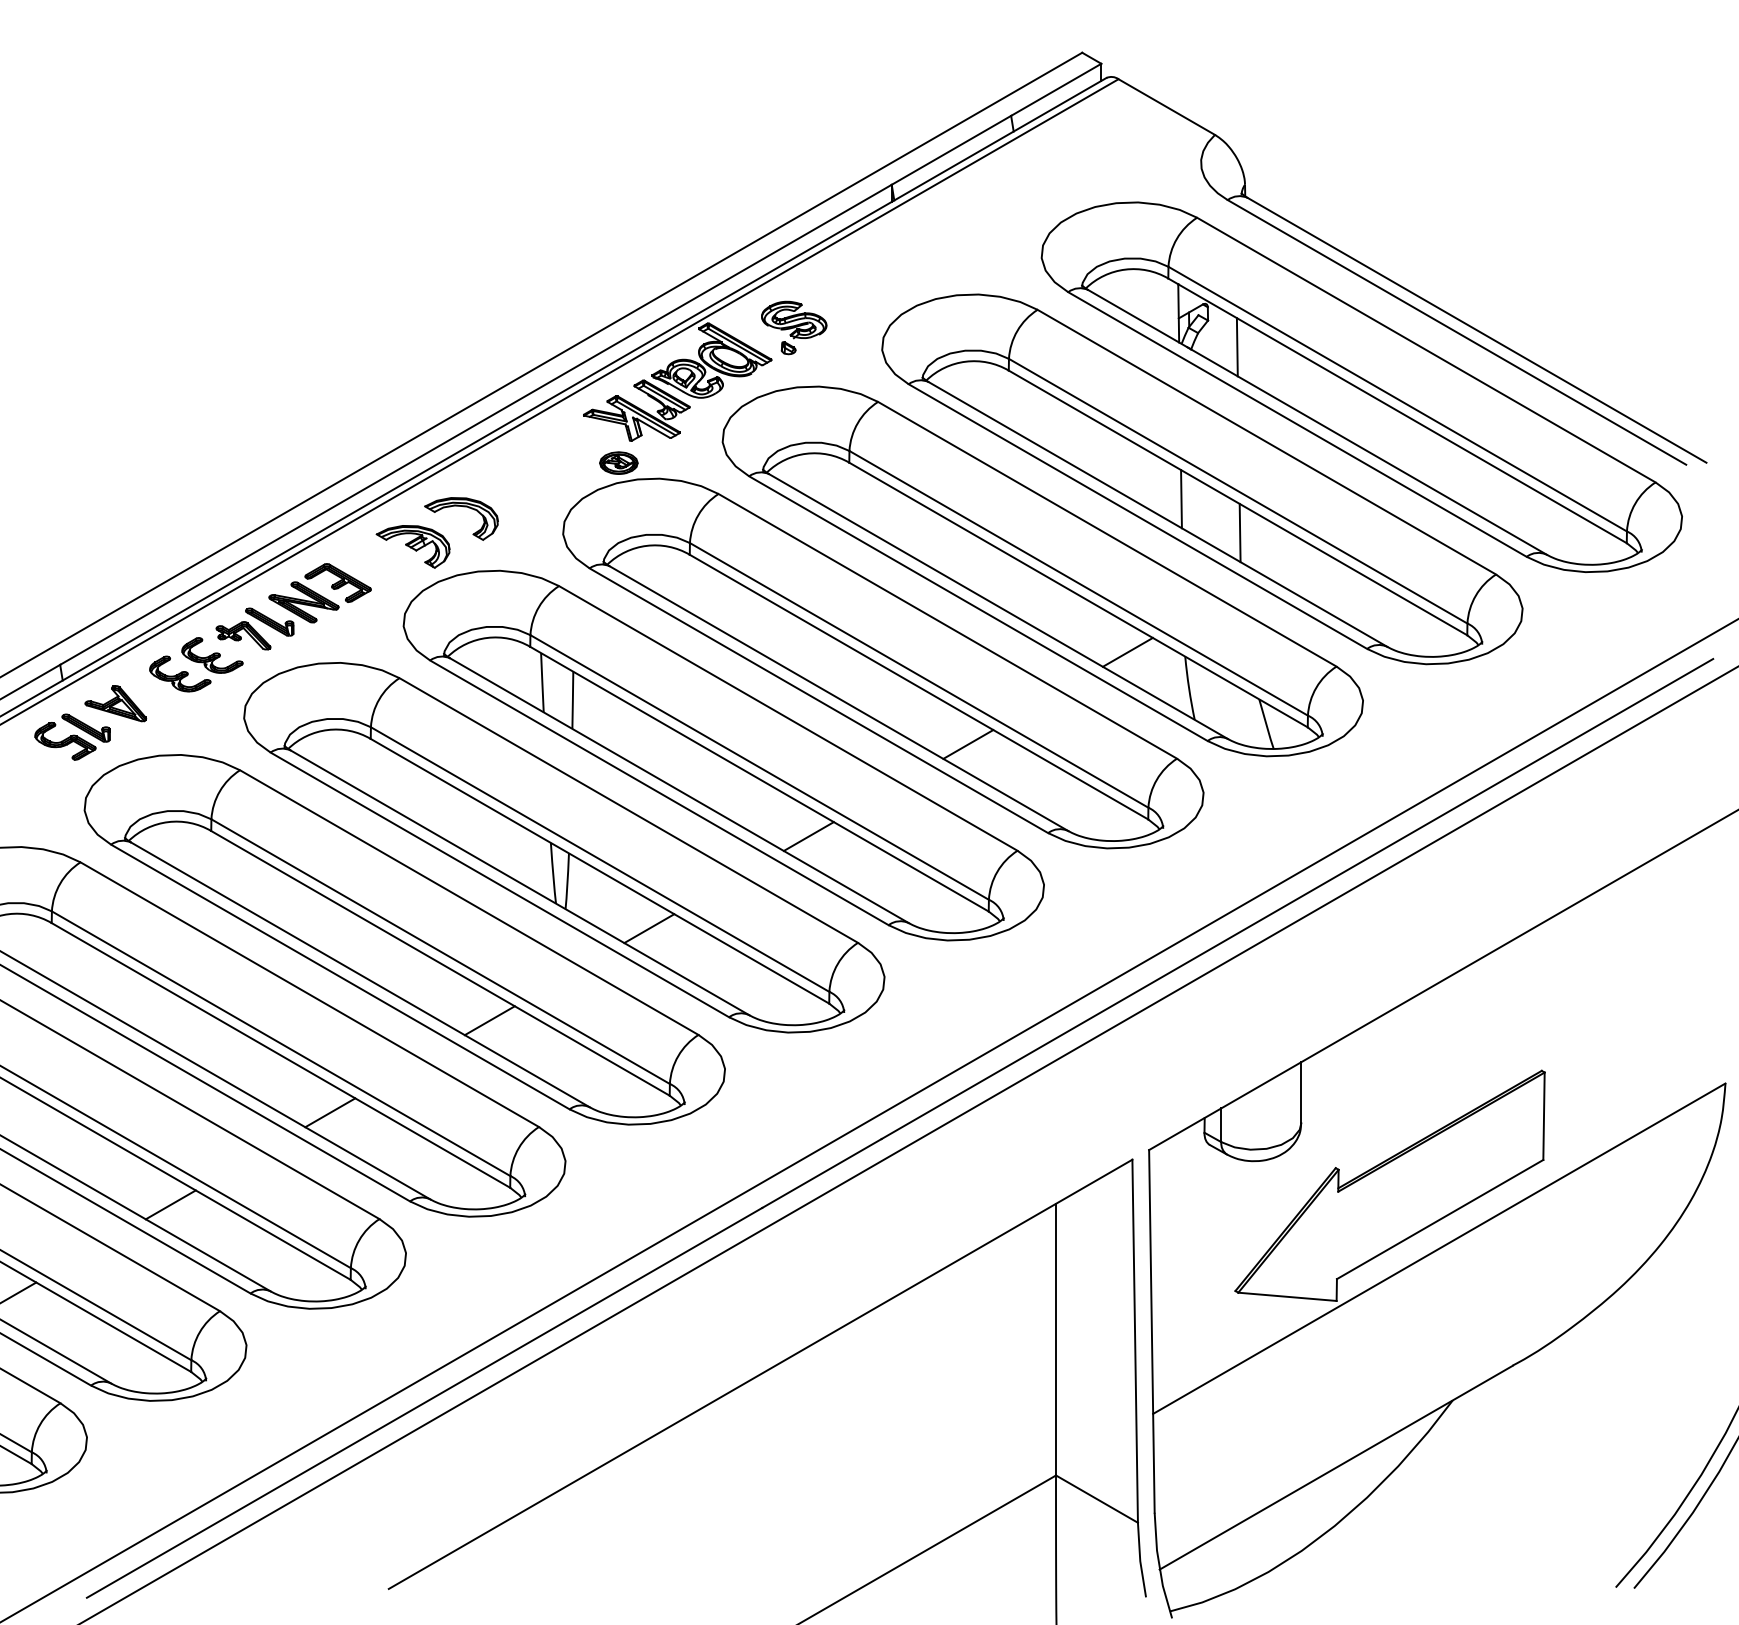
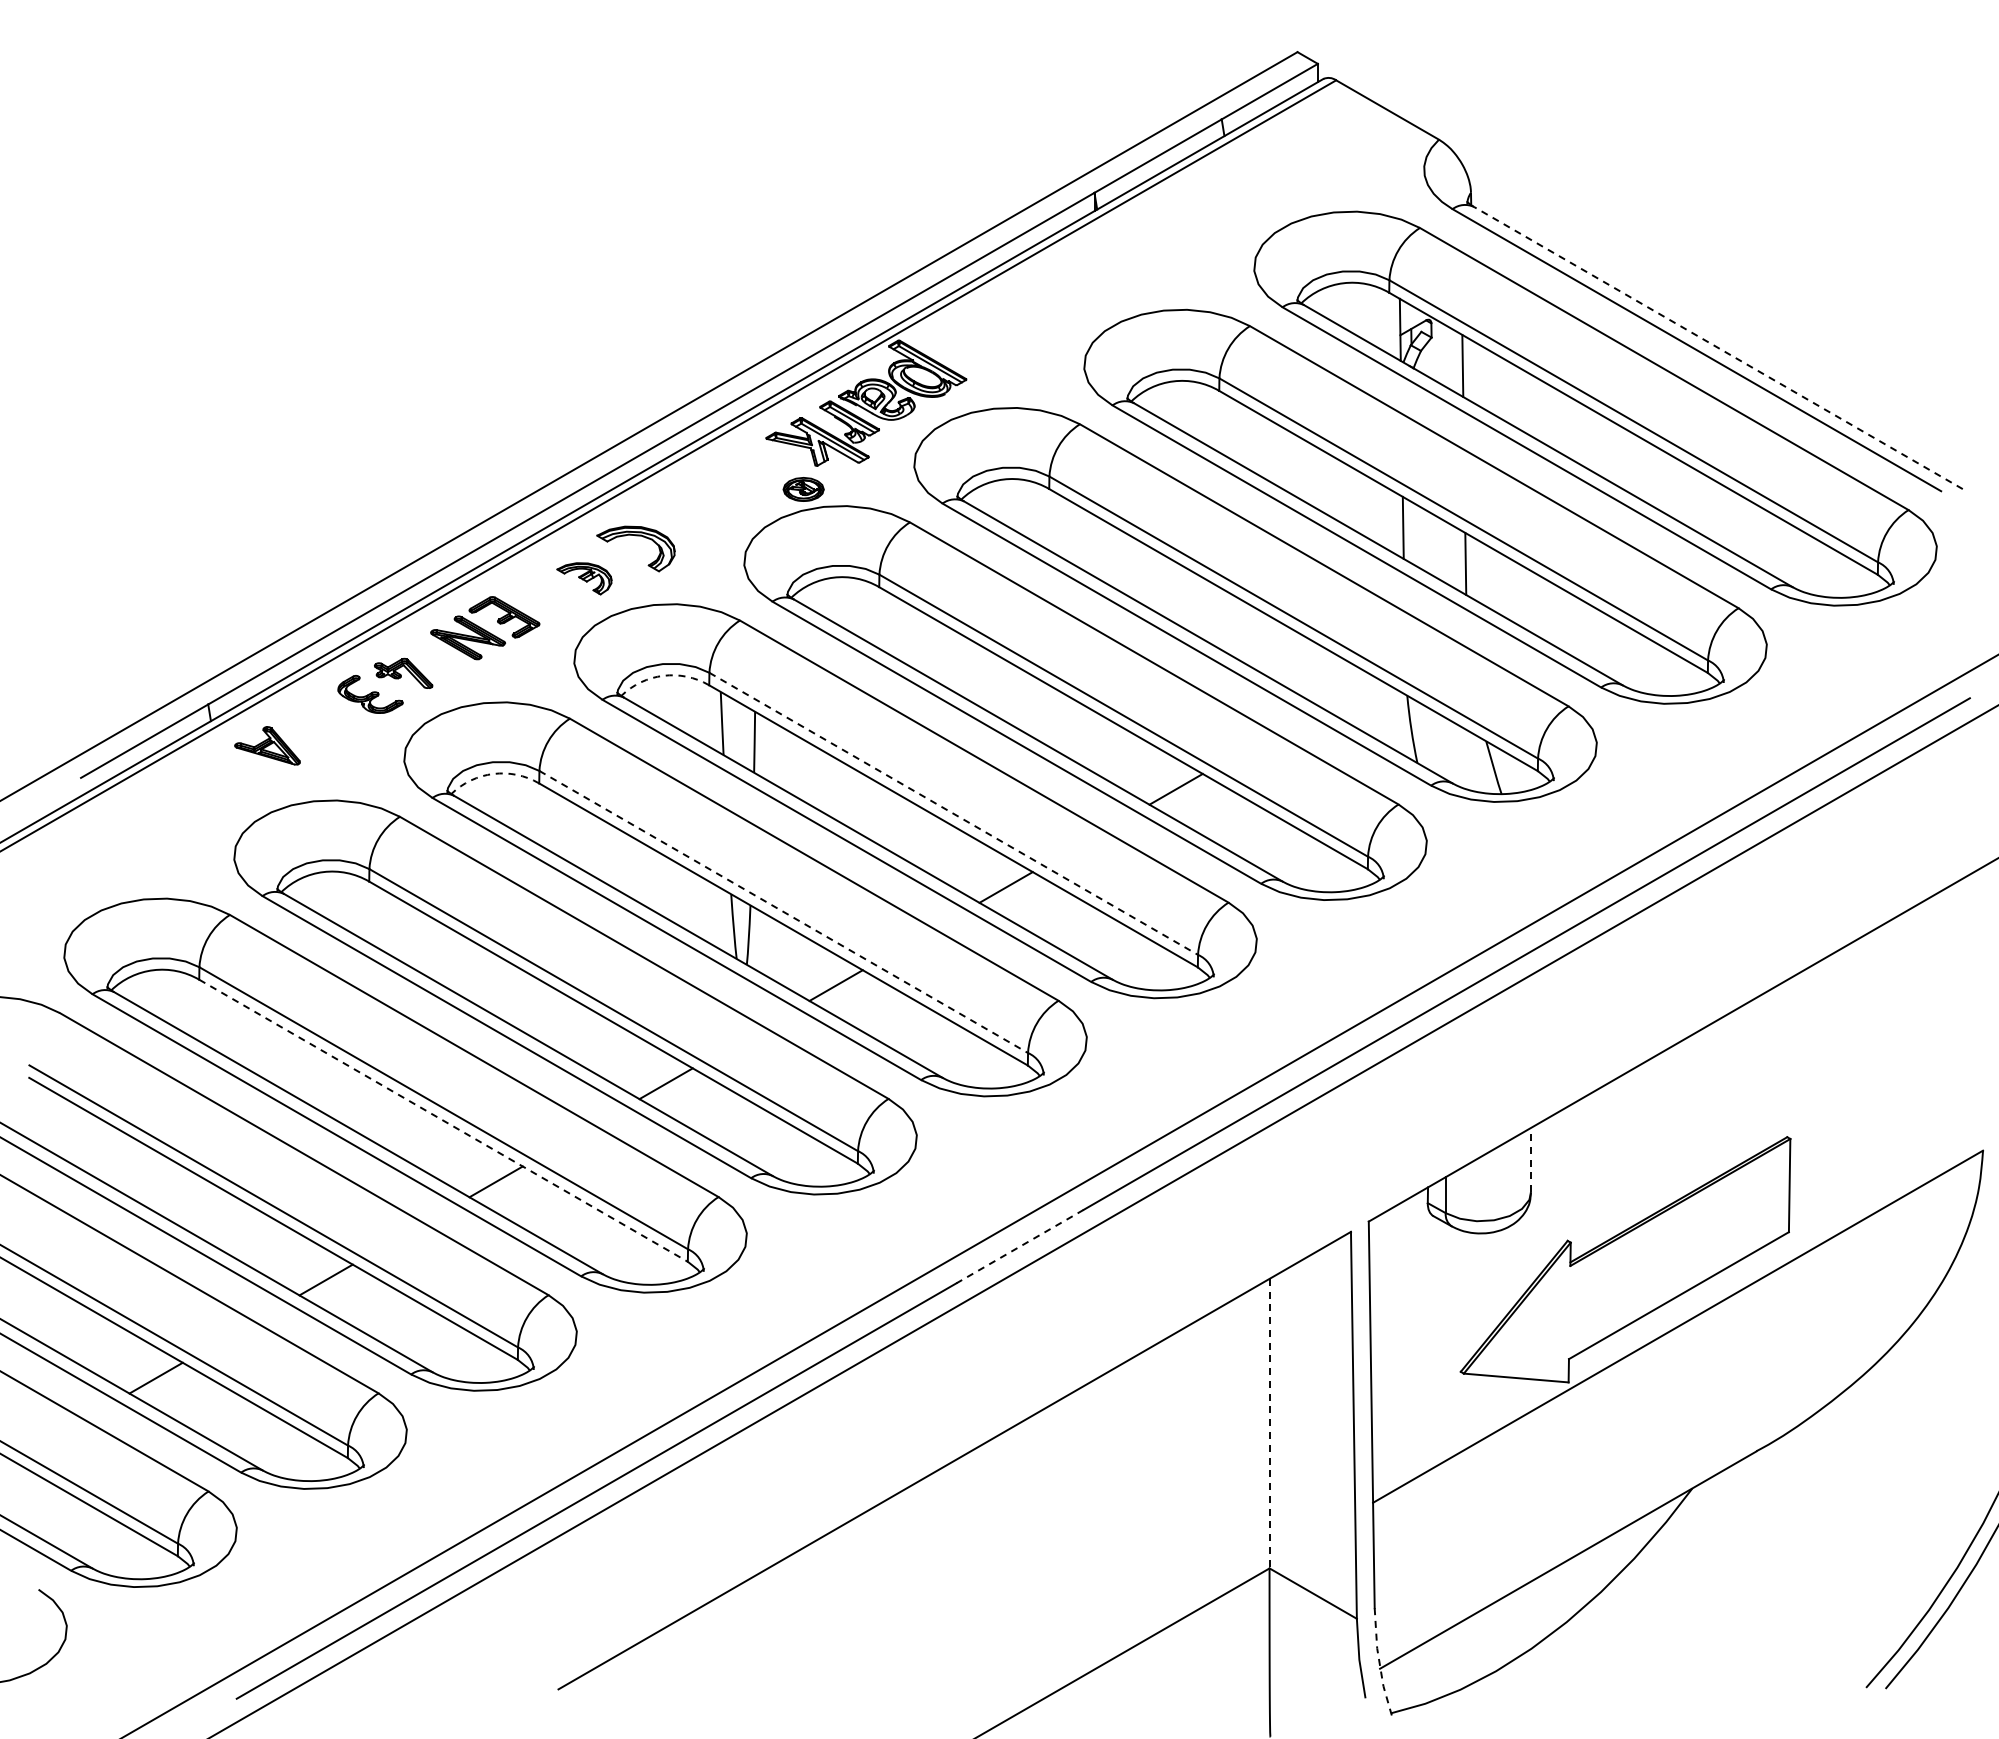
part: (794, 328) -> (990, 345), removed
line: (1477, 329) -> (1718, 347), solid -> dashed
part: (413, 546) -> (584, 578), size x0.7
part: (269, 621) -> (431, 658), removed
arc: (487, 637) -> (663, 675), solid -> dashed
line: (1127, 651) -> (1345, 690), removed
part: (180, 673) -> (336, 713), removed
arc: (327, 729) -> (493, 773), solid -> dashed
part: (71, 737) -> (220, 781), removed
line: (760, 768) -> (954, 814), solid -> dashed
line: (600, 860) -> (784, 912), solid -> dashed
line: (280, 1056) -> (443, 1121), solid -> dashed
line: (1301, 1091) -> (1531, 1159), solid -> dashed
line: (821, 1173) -> (1019, 1246), solid -> dashed
line: (1055, 1339) -> (1269, 1423), solid -> dashed
line: (1159, 1565) -> (1379, 1664), solid -> dashed

